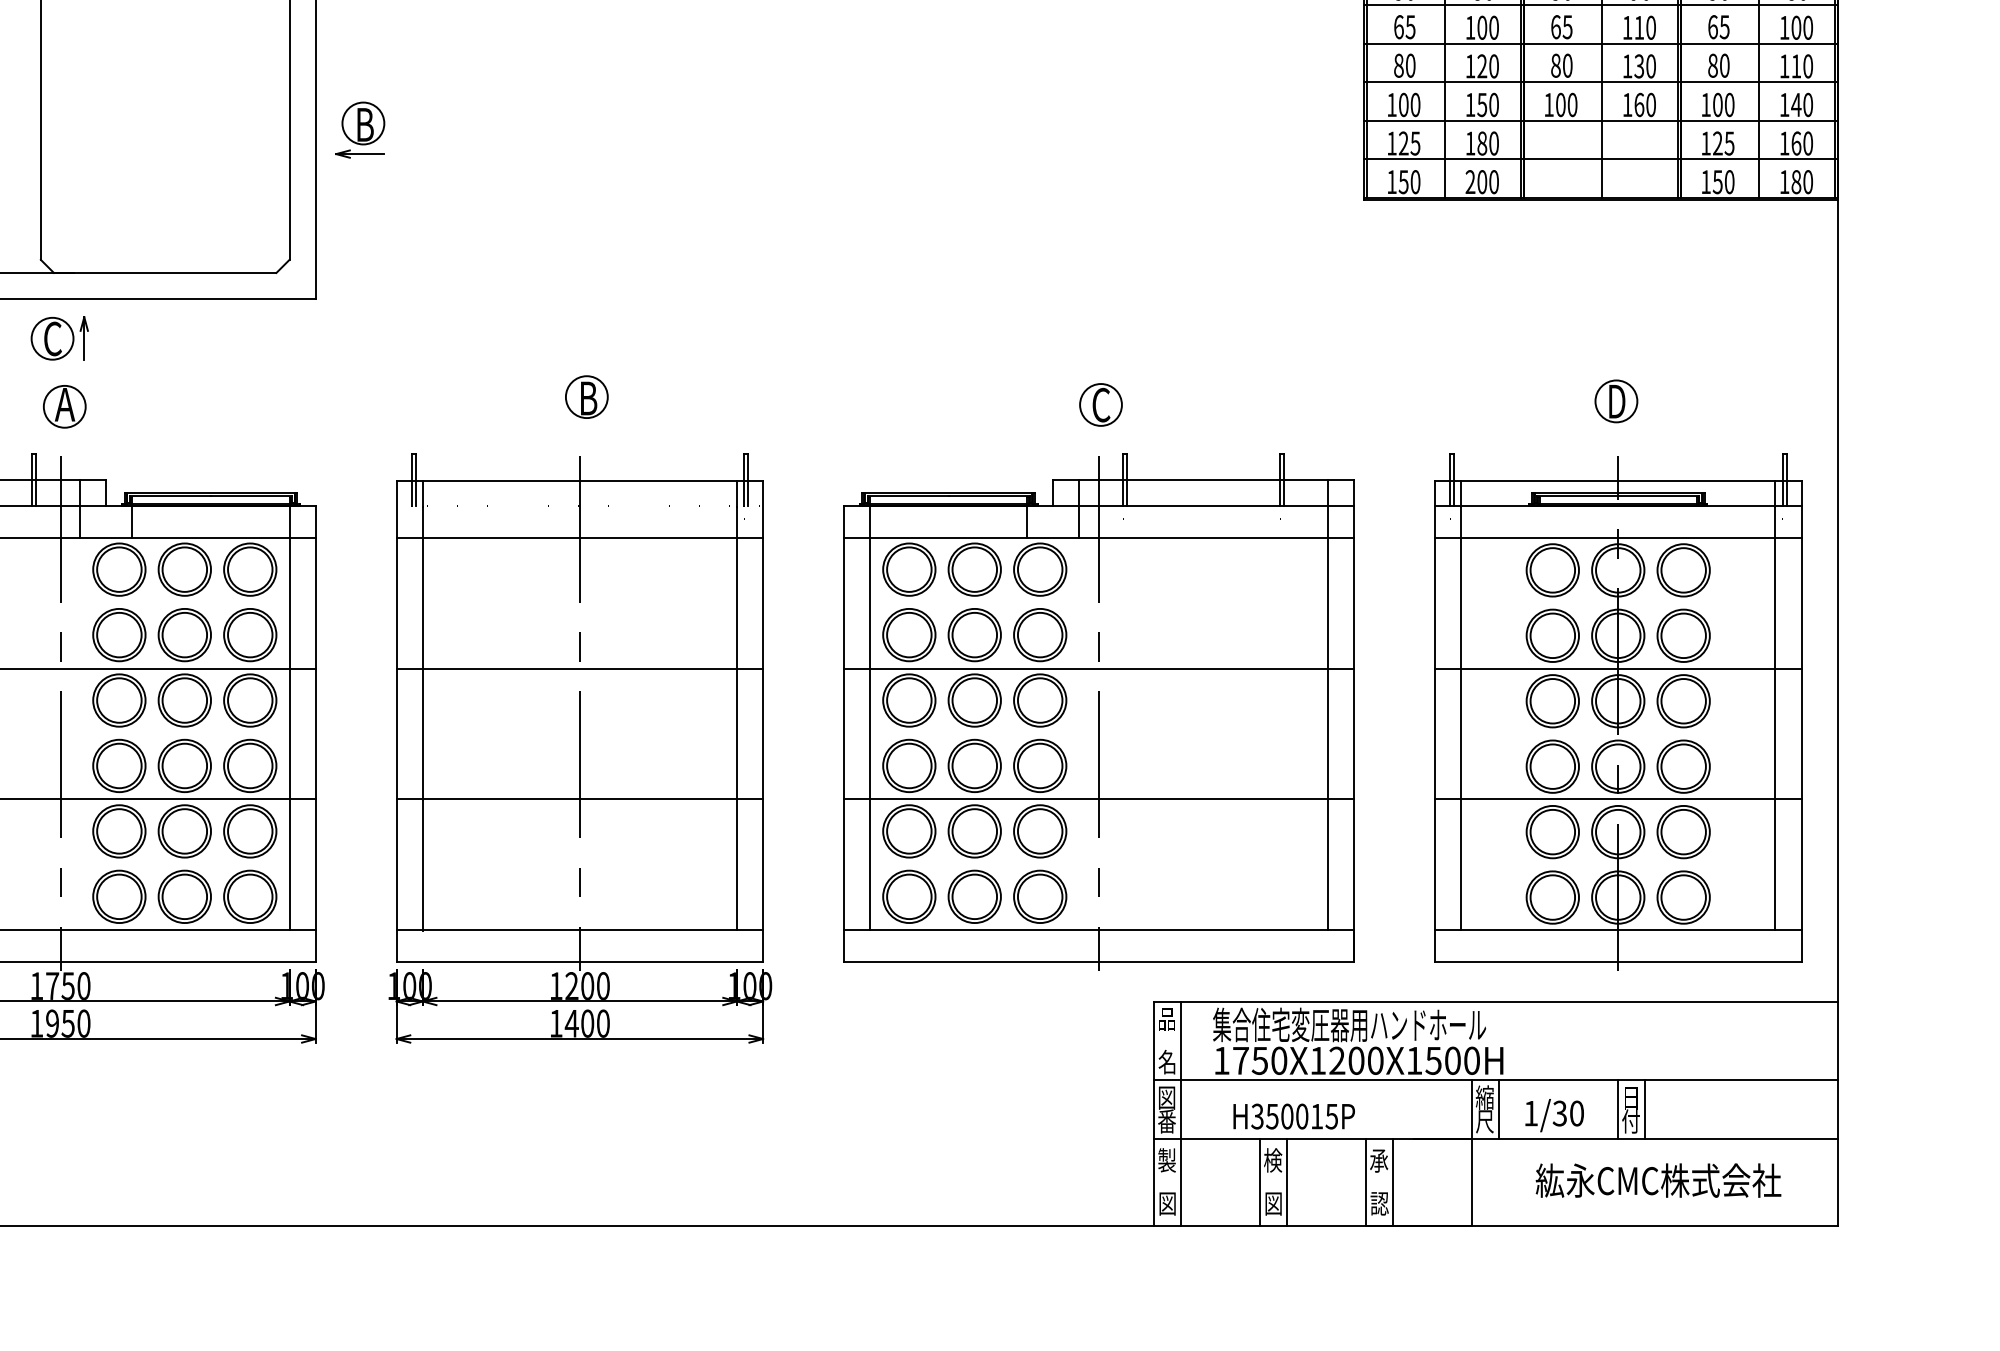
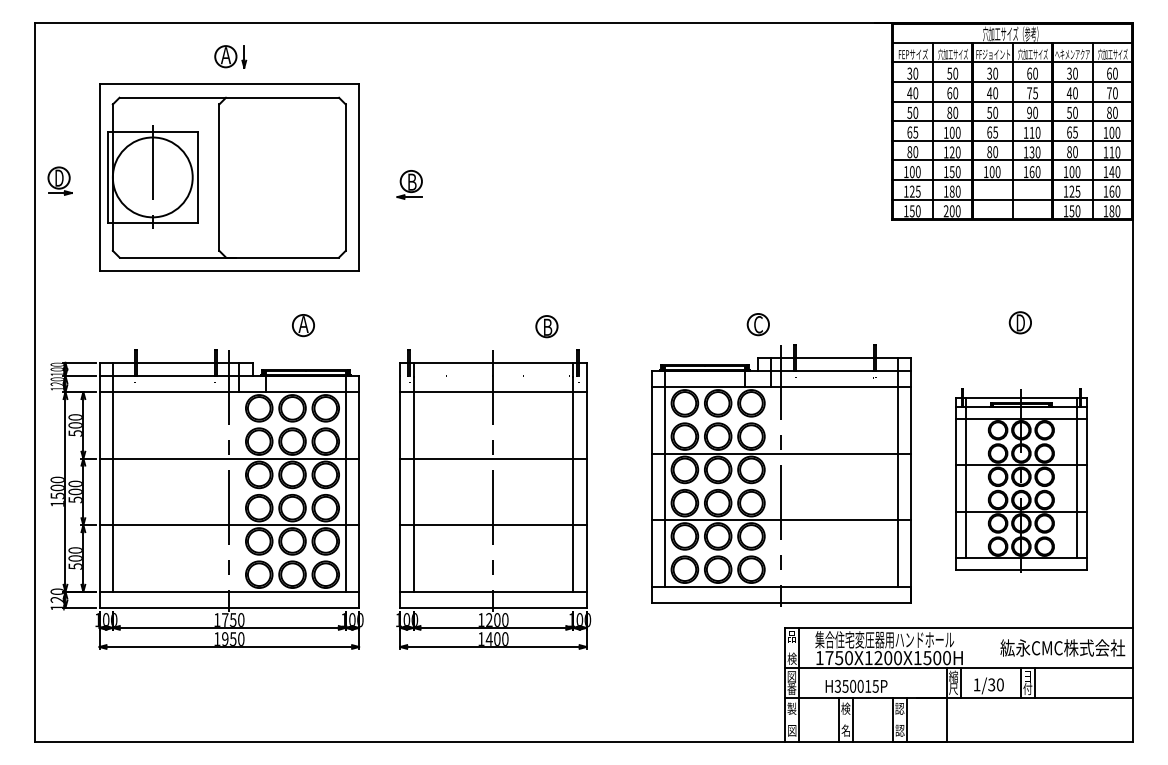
part: (359, 129) -> (409, 184), moved
part: (58, 337) -> (228, 290), removed
part: (585, 396) -> (546, 326), moved
part: (64, 406) -> (303, 325), moved
part: (1099, 711) -> (781, 475), moved
part: (1618, 711) -> (1021, 480), size x0.7
text: (1166, 1061) -> (791, 658), 名 -> 検
text: (1378, 1159) -> (899, 708), 承 -> 認
text: (1657, 1179) -> (1062, 647), moved
text: (1272, 1203) -> (845, 730), 図 -> 名

